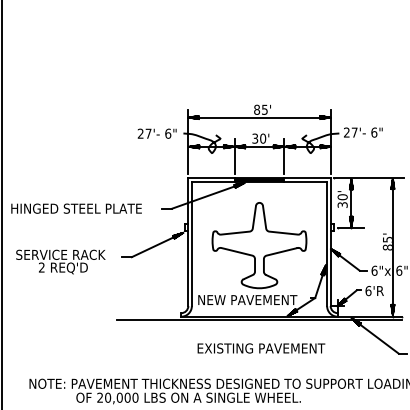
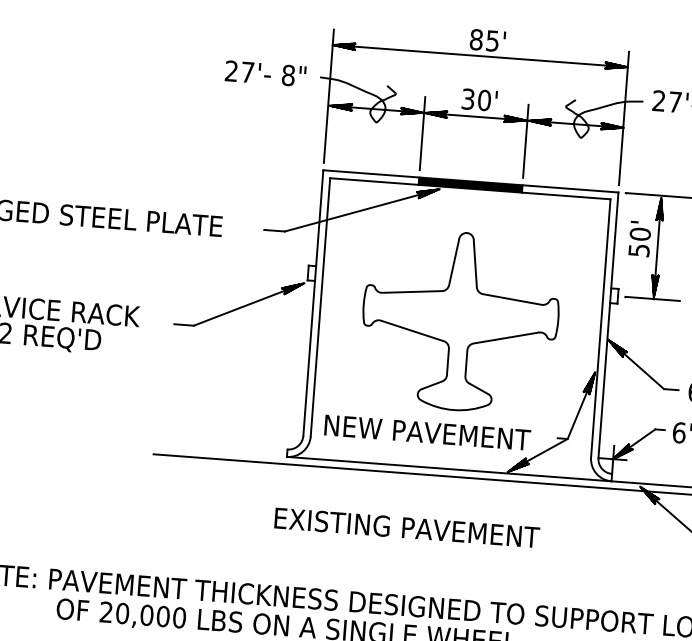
text: (168, 133) -> (289, 75), 6" -> 8"
text: (341, 204) -> (636, 249), 30' -> 50'
text: (261, 348) -> (407, 528), moved

